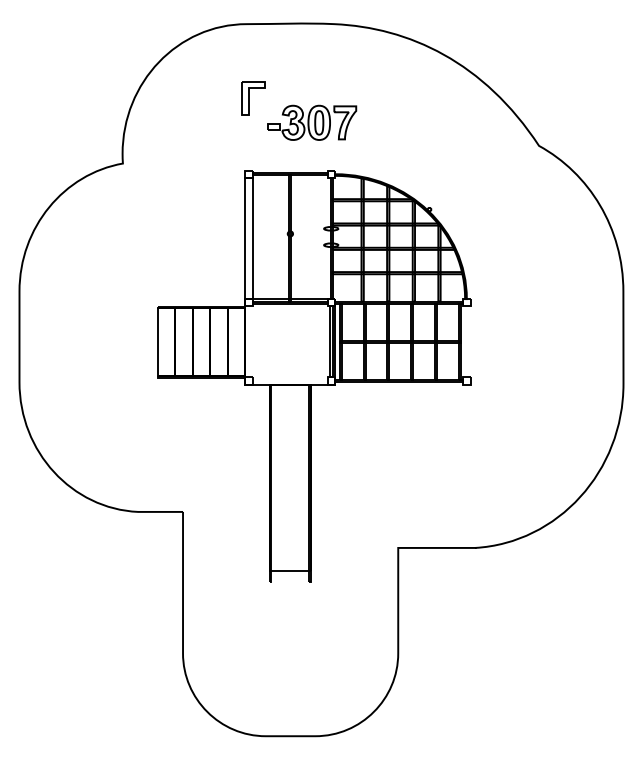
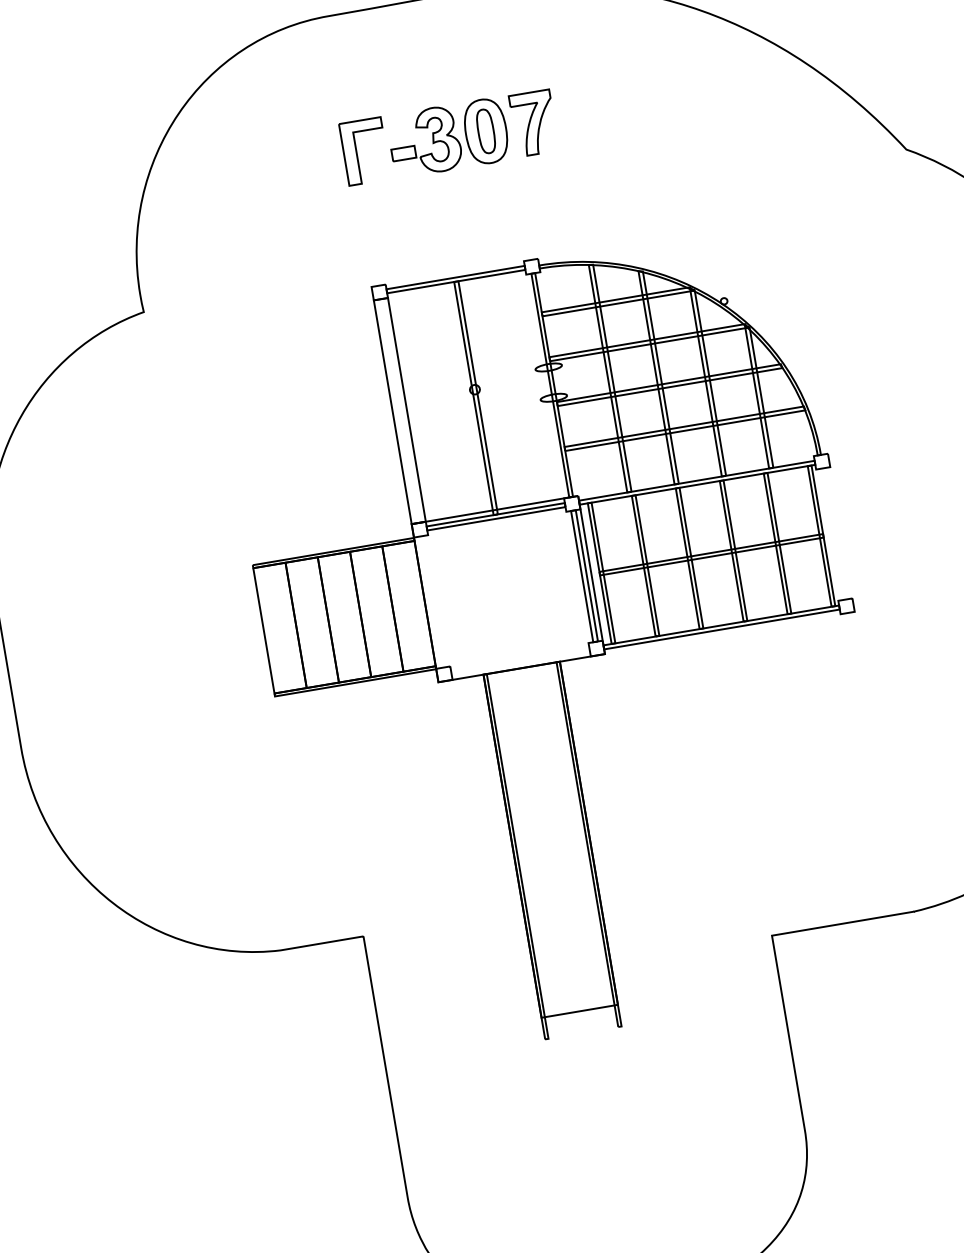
part: (312, 122) -> (473, 132), moved

